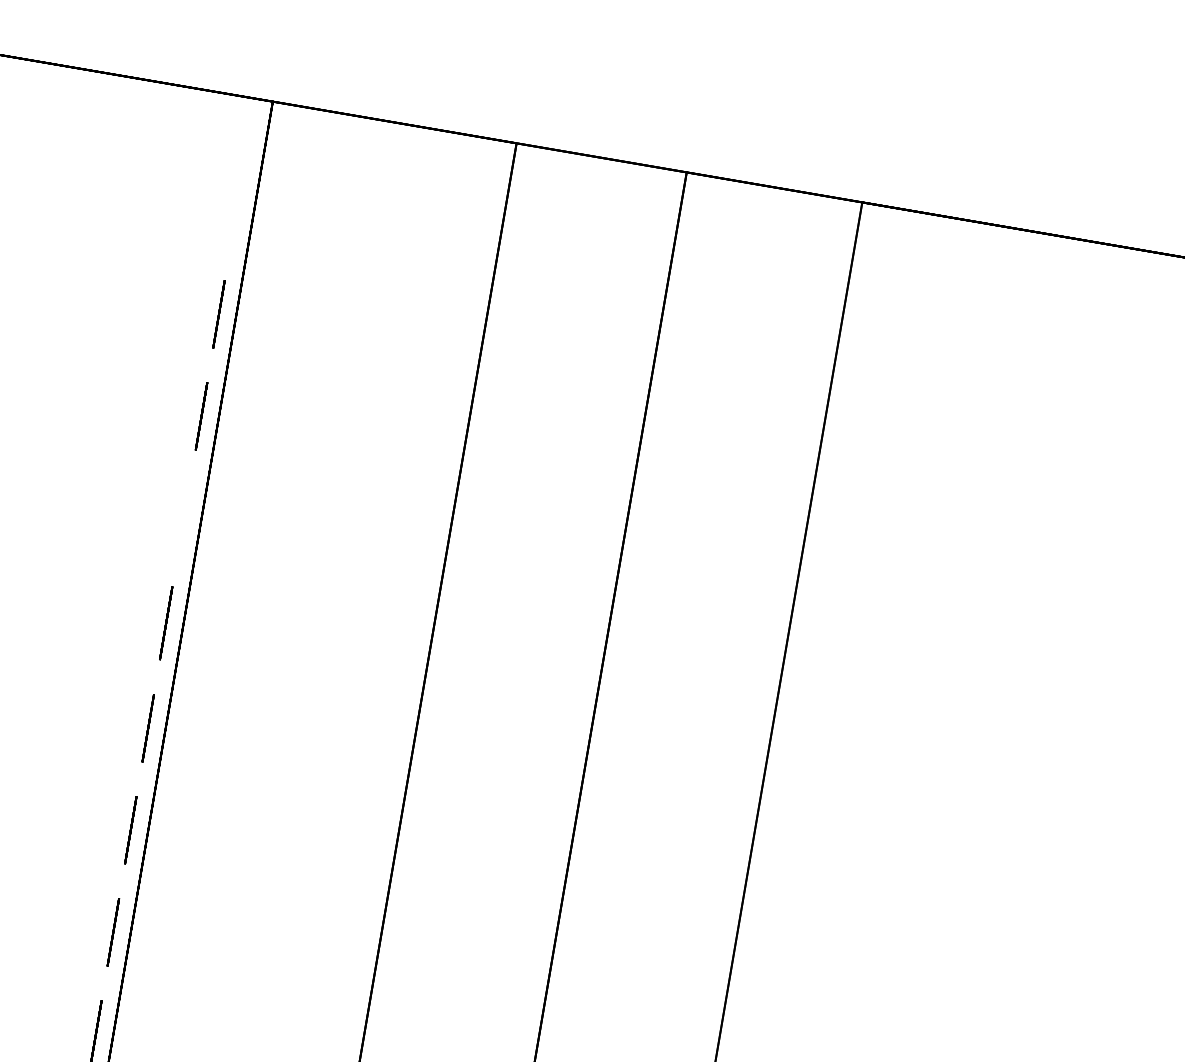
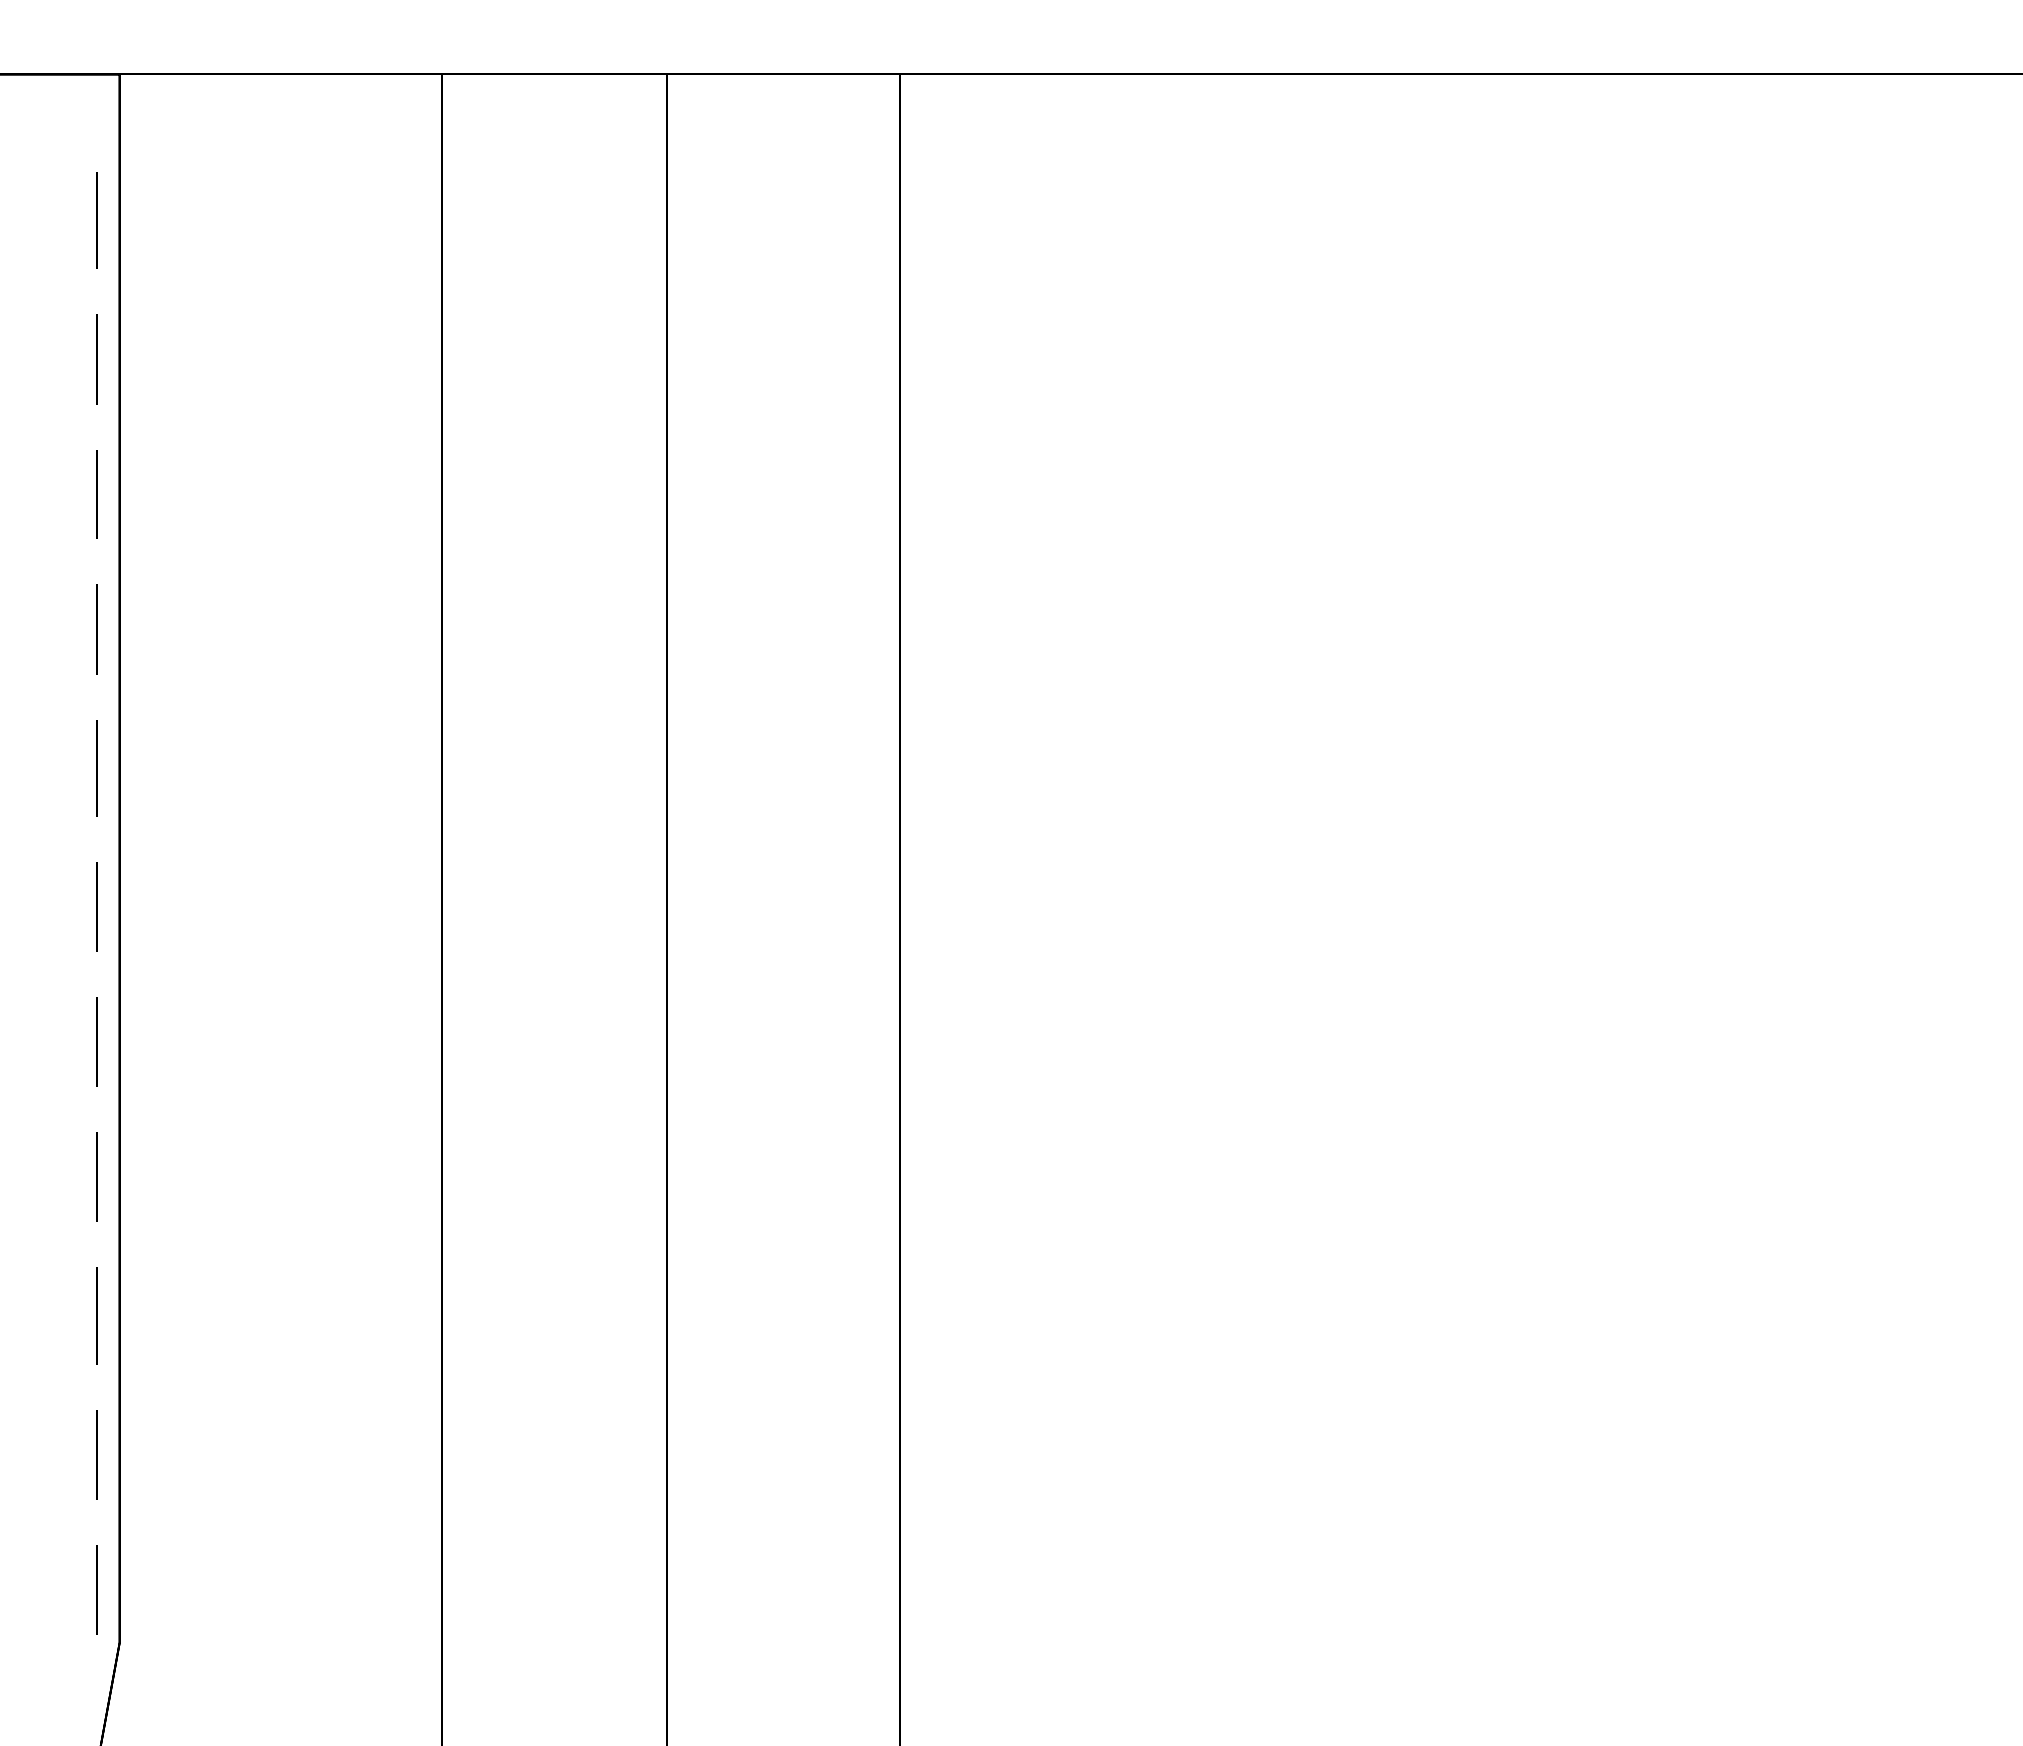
line: (236, 209) -> (96, 220), added
line: (183, 518) -> (96, 629), added

